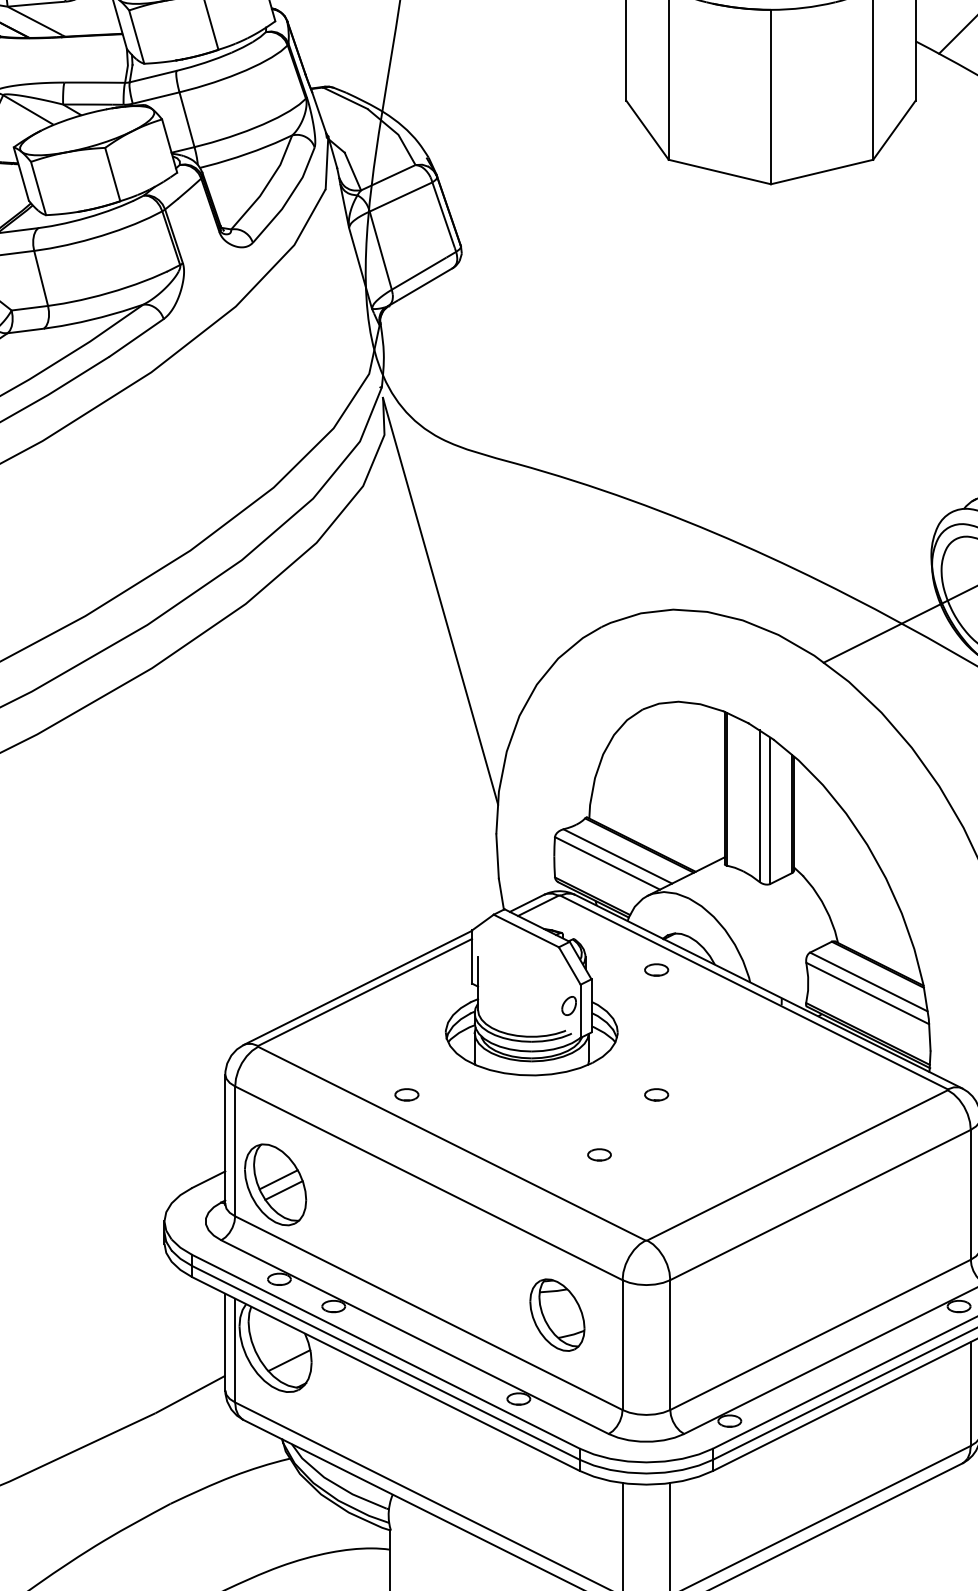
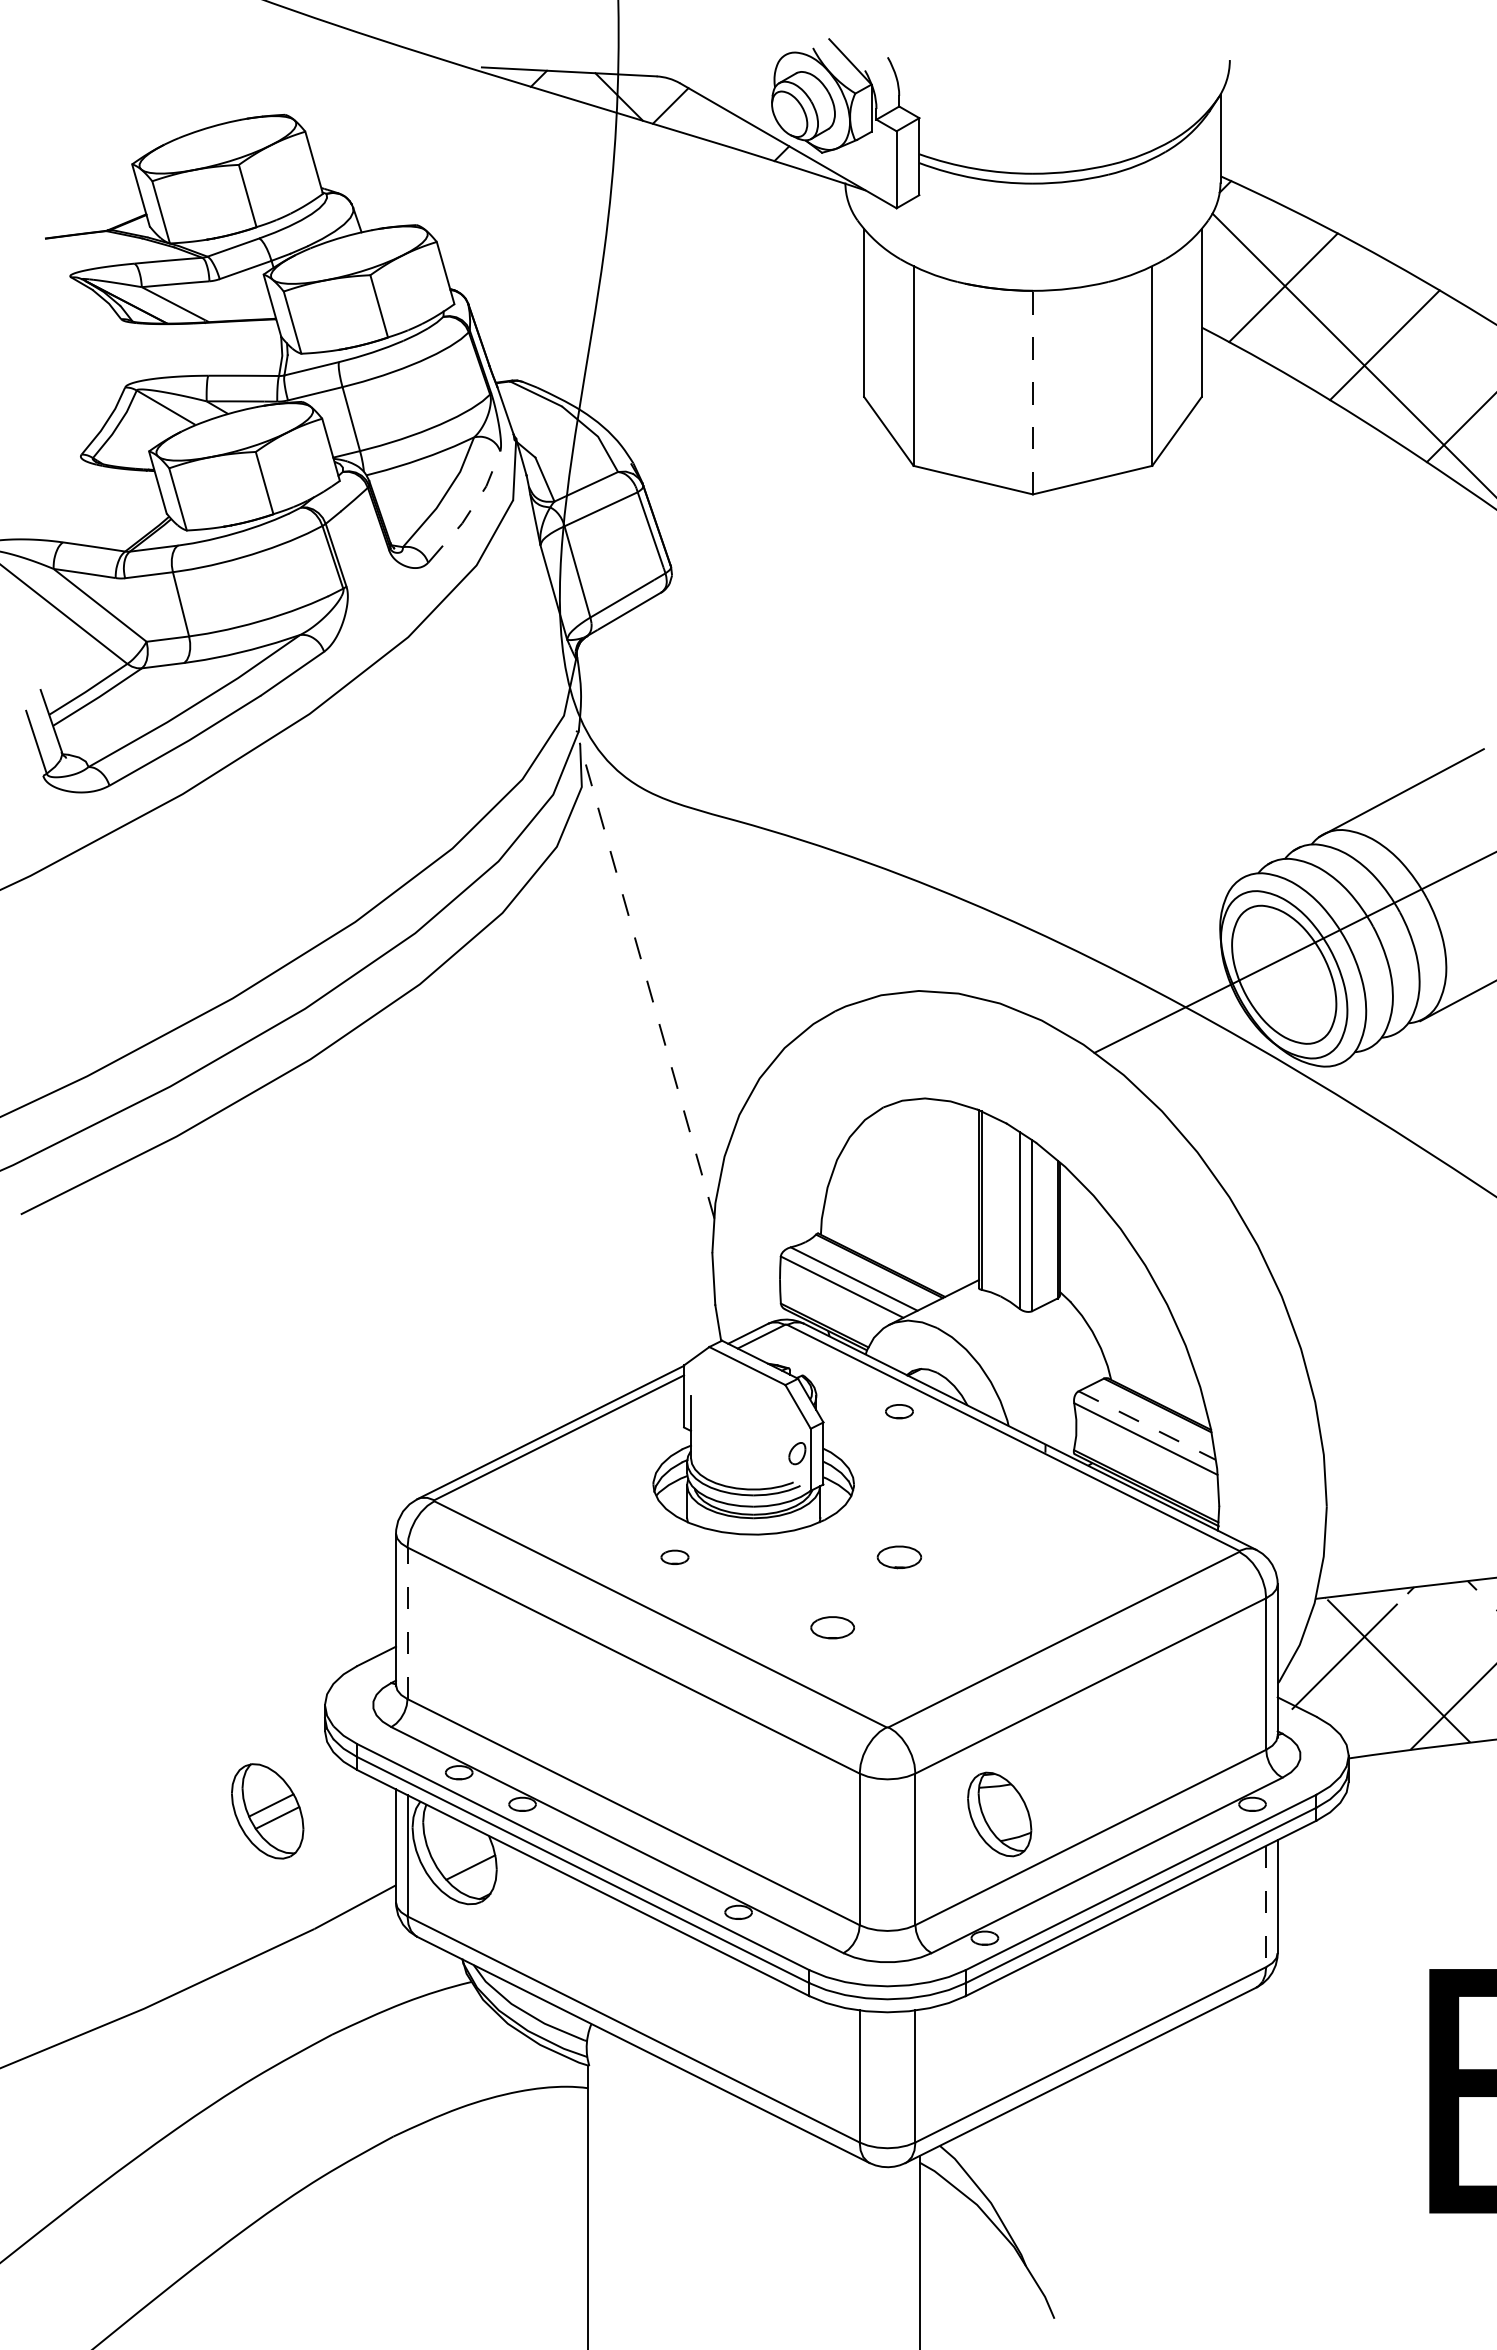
line: (770, 96) -> (1032, 392), solid -> dashed
line: (289, 198) -> (470, 510), solid -> dashed
line: (440, 601) -> (647, 981), solid -> dashed
line: (869, 981) -> (1147, 1425), solid -> dashed
part: (406, 1094) -> (674, 1556), moved
part: (656, 1095) -> (899, 1557), size x1.6
line: (235, 1151) -> (407, 1623), solid -> dashed
part: (599, 1154) -> (832, 1626), size x1.6
part: (275, 1184) -> (267, 1811), moved
part: (557, 1315) -> (999, 1814), moved
line: (971, 1393) -> (1266, 1906), solid -> dashed

